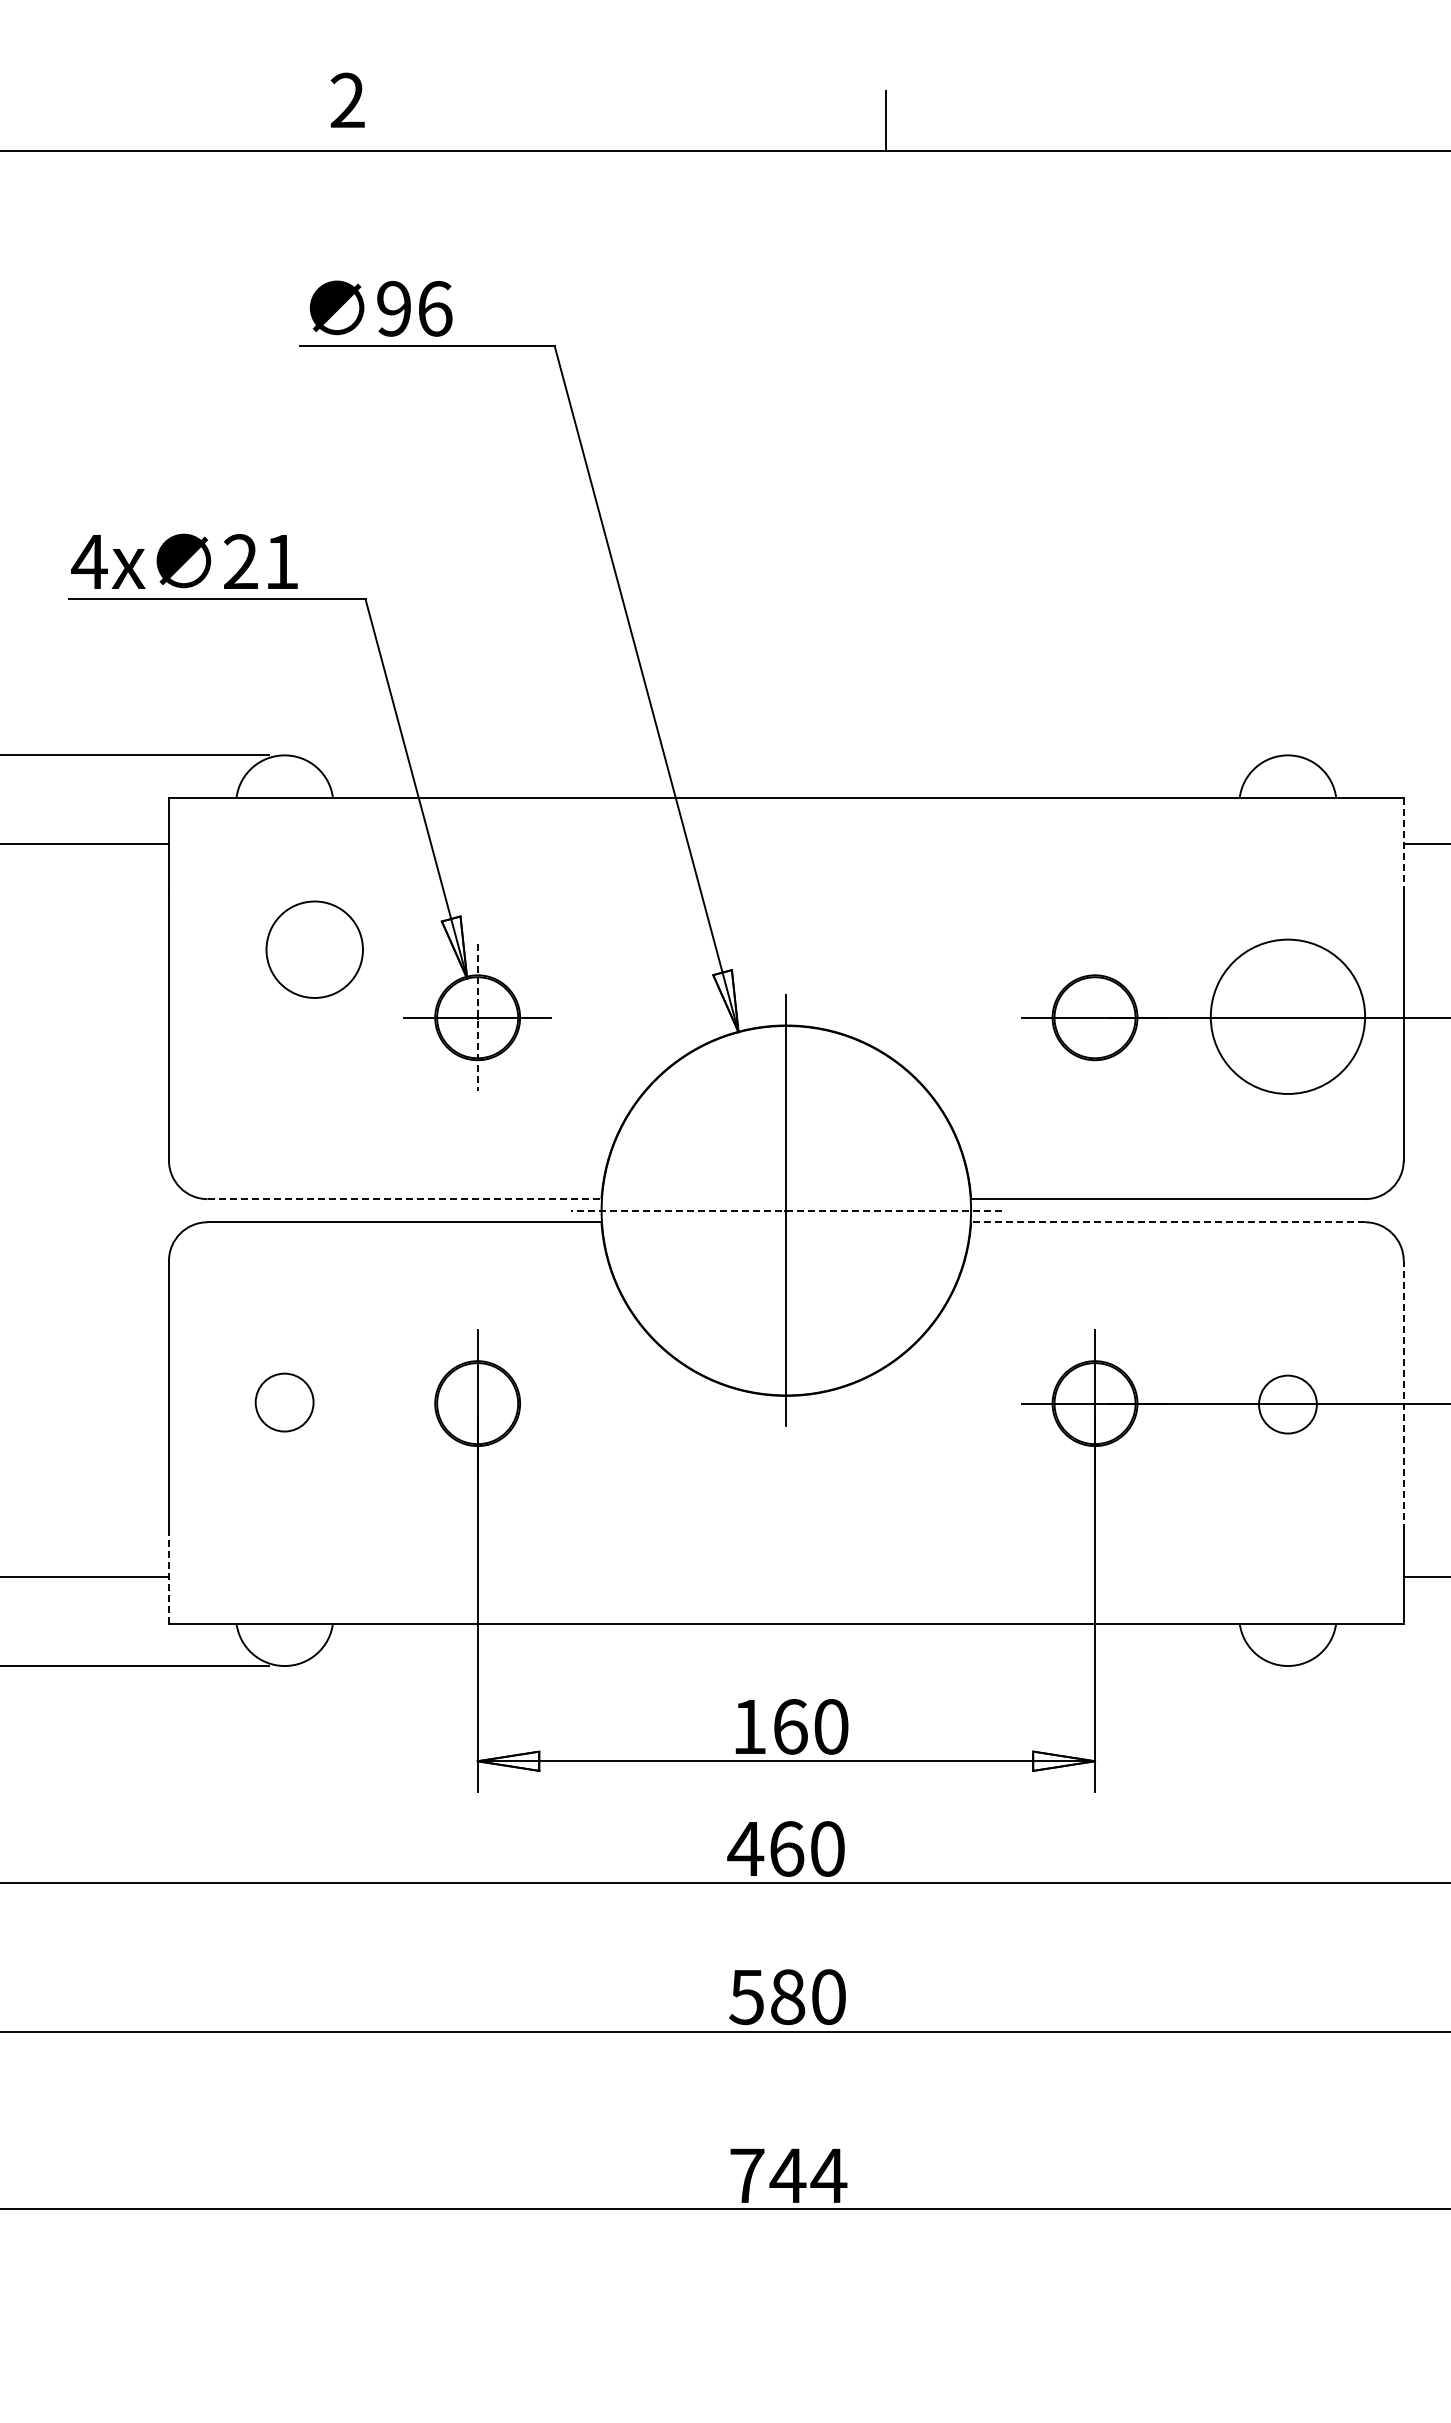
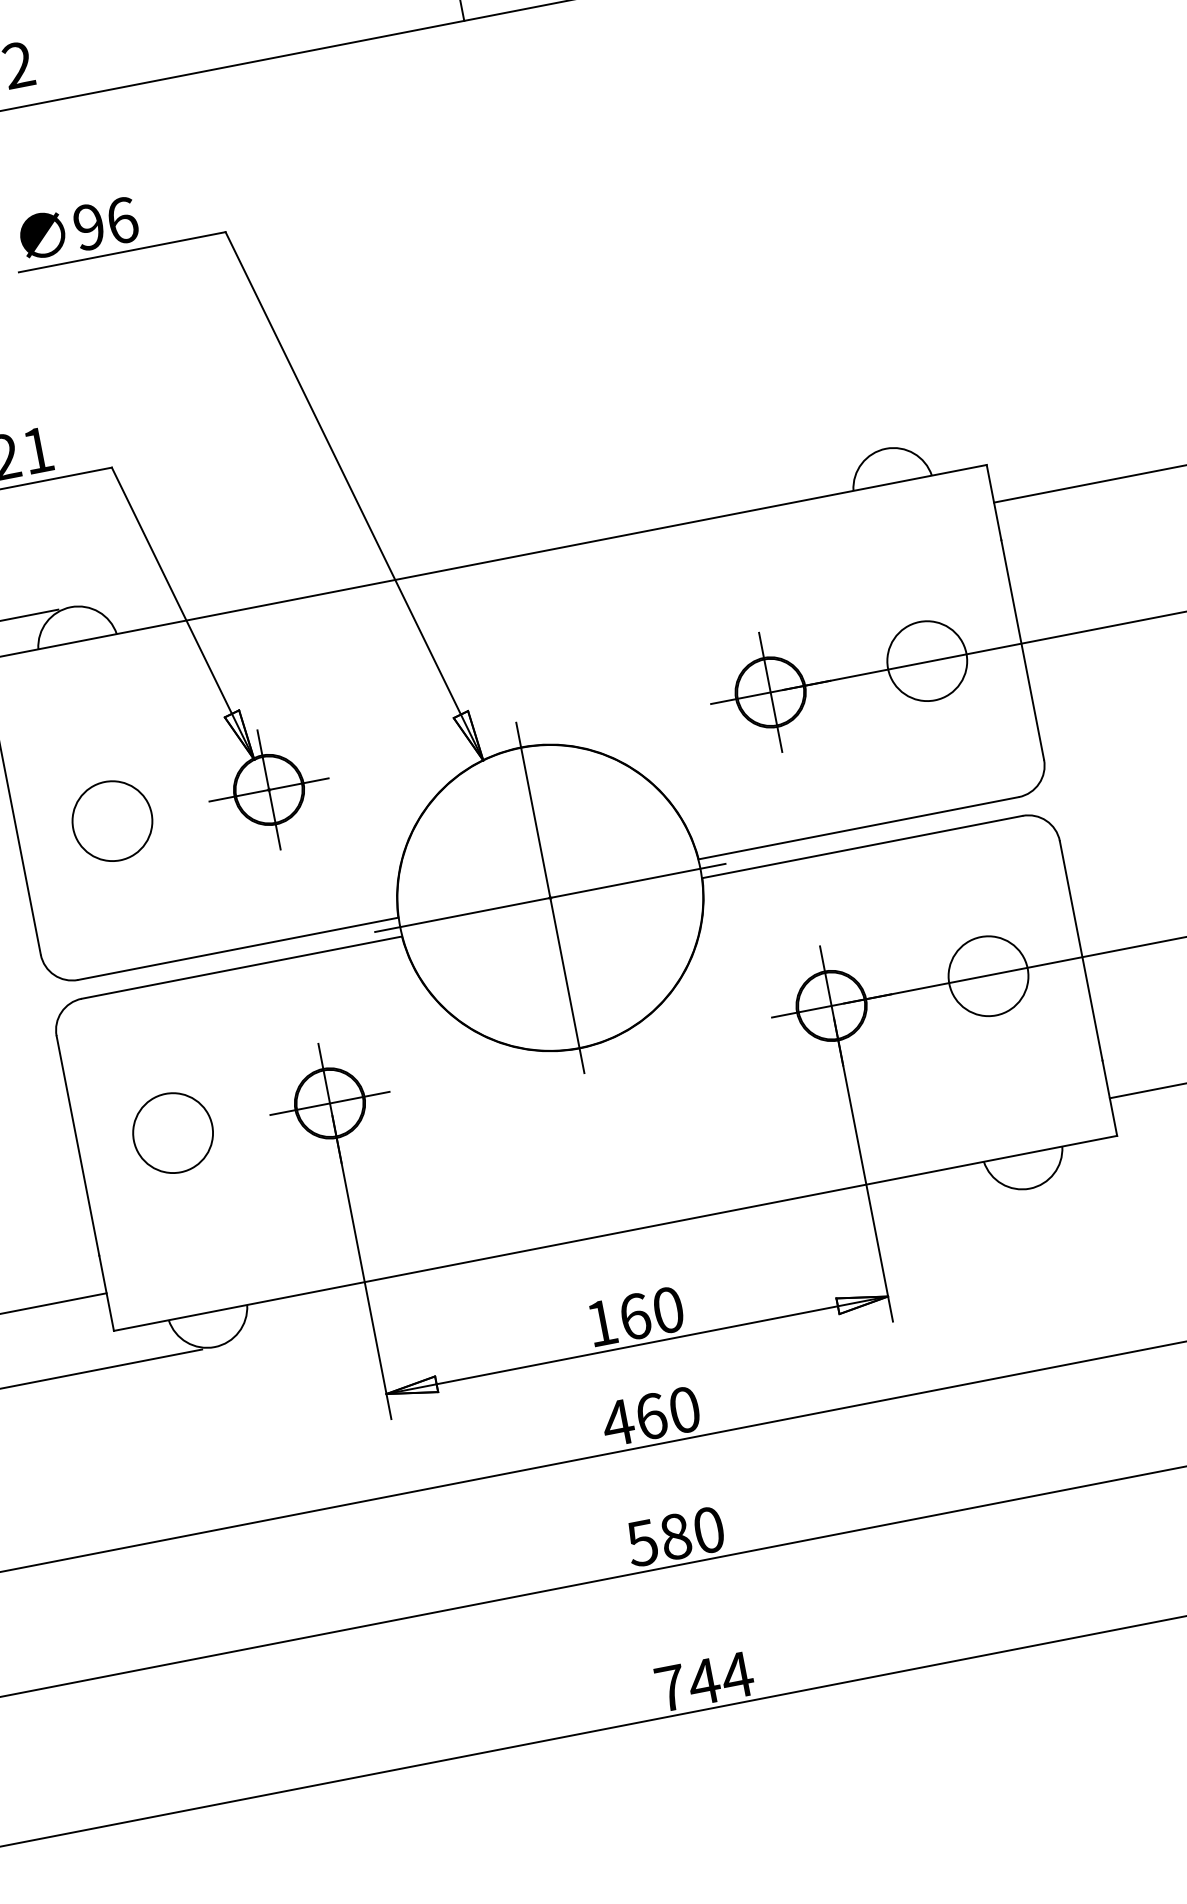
line: (1403, 844) -> (993, 502), dashed -> solid
circle: (314, 949) -> (112, 821), moved
circle: (1287, 1016) -> (926, 661), size x0.62
line: (1095, 1017) -> (771, 692), added
line: (477, 1018) -> (269, 790), dashed -> solid
line: (404, 1199) -> (238, 949), dashed -> solid
line: (786, 1210) -> (550, 897), dashed -> solid
line: (1168, 1222) -> (862, 847), dashed -> solid
line: (1403, 1395) -> (1080, 950), dashed -> solid
circle: (284, 1402) -> (172, 1133), size x1.67
line: (477, 1403) -> (329, 1103), added
circle: (1287, 1404) -> (988, 976), size x1.67
line: (168, 1576) -> (106, 1292), dashed -> solid

